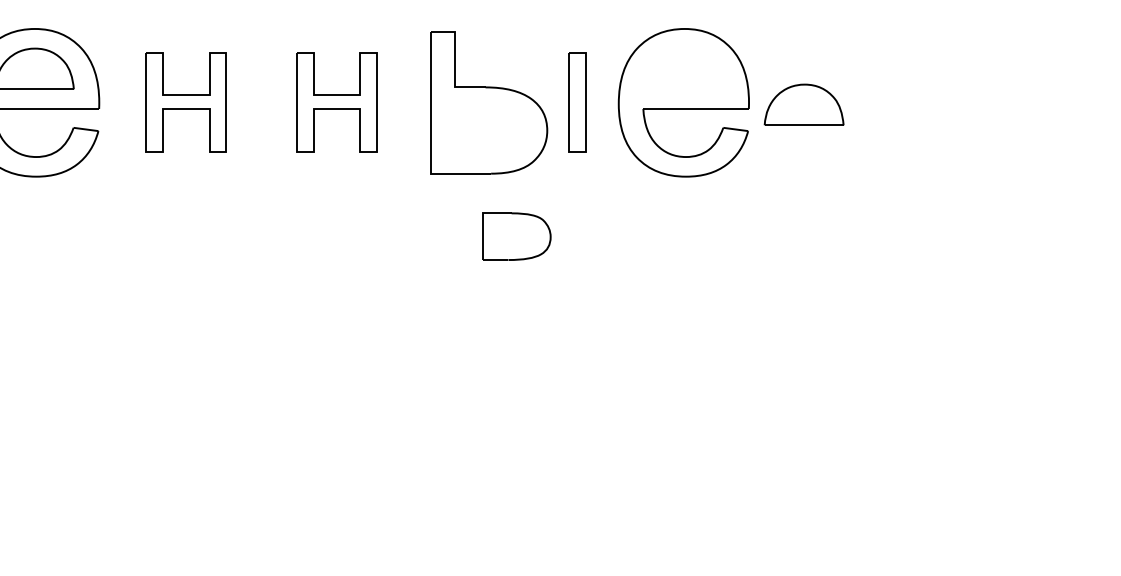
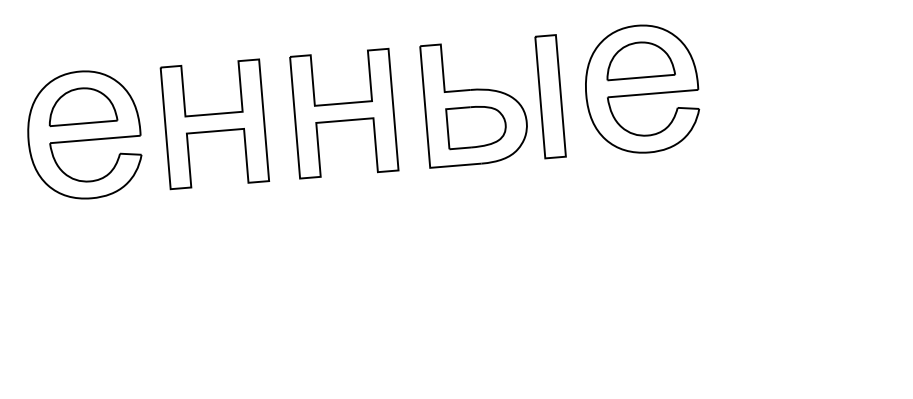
part: (186, 102) -> (215, 124), size x1.43
part: (336, 102) -> (343, 113), size x1.43
part: (576, 102) -> (549, 96), size x1.43
part: (803, 104) -> (639, 59), moved
part: (516, 236) -> (476, 126), moved

